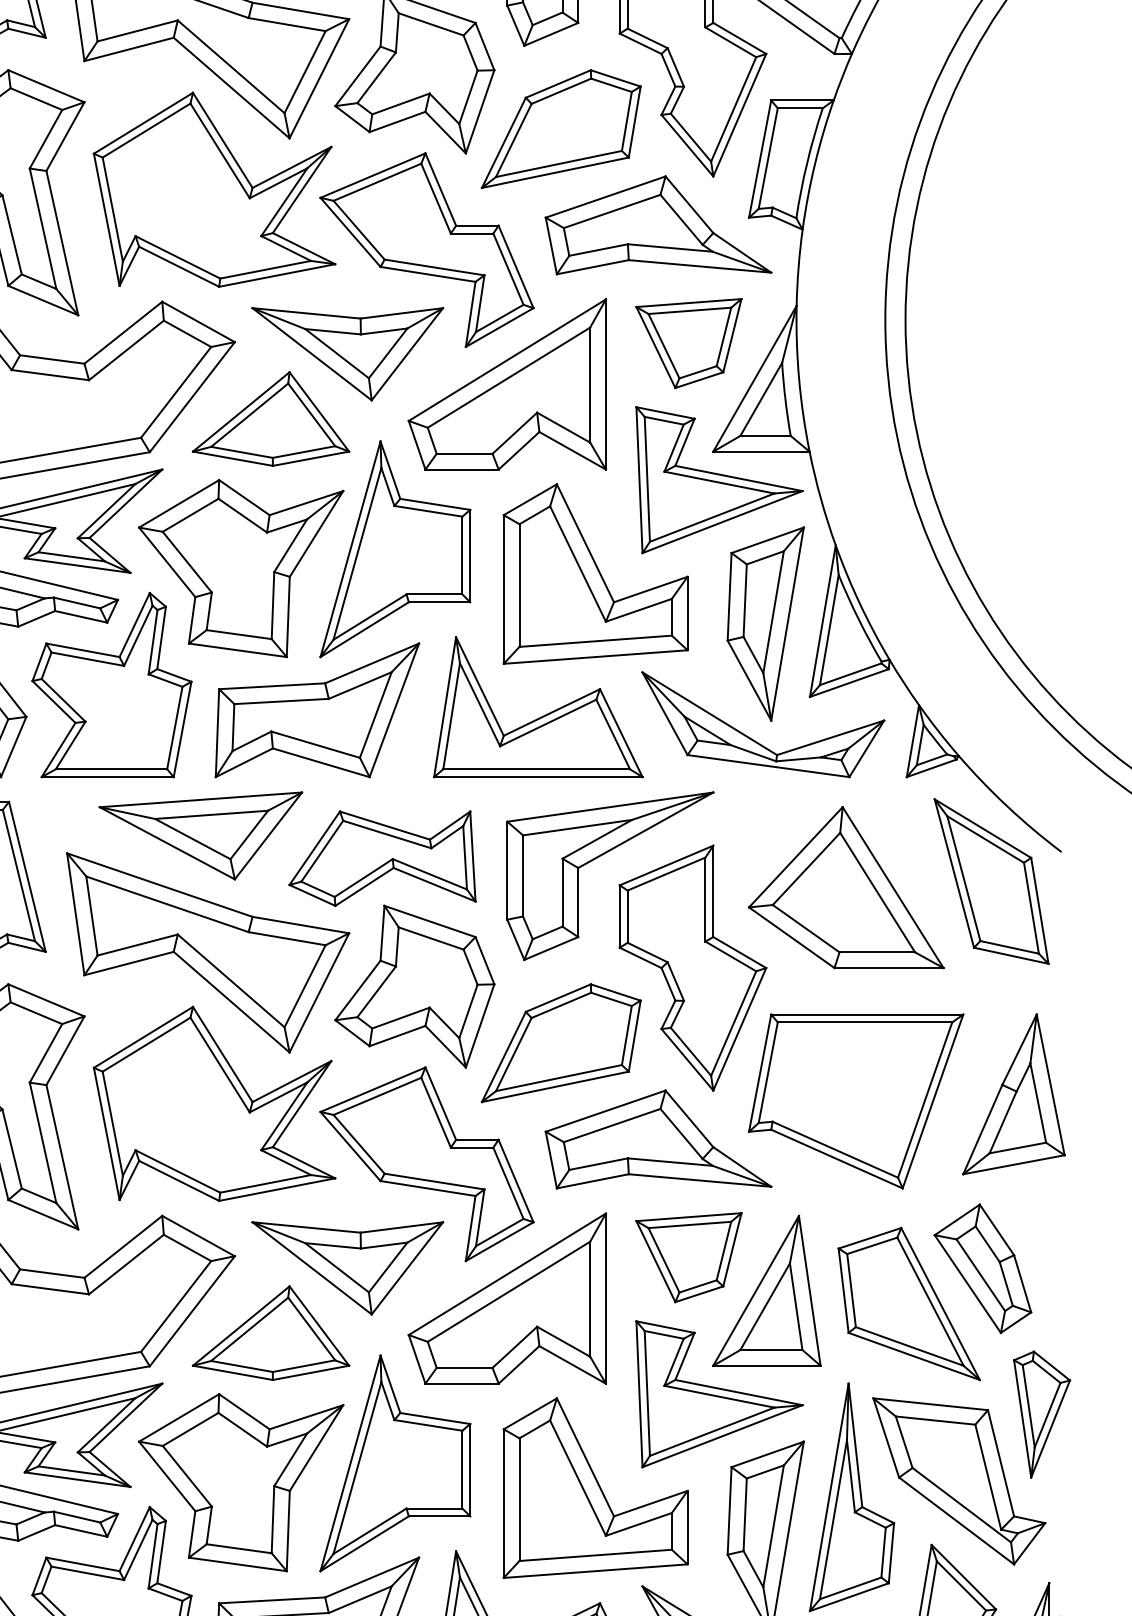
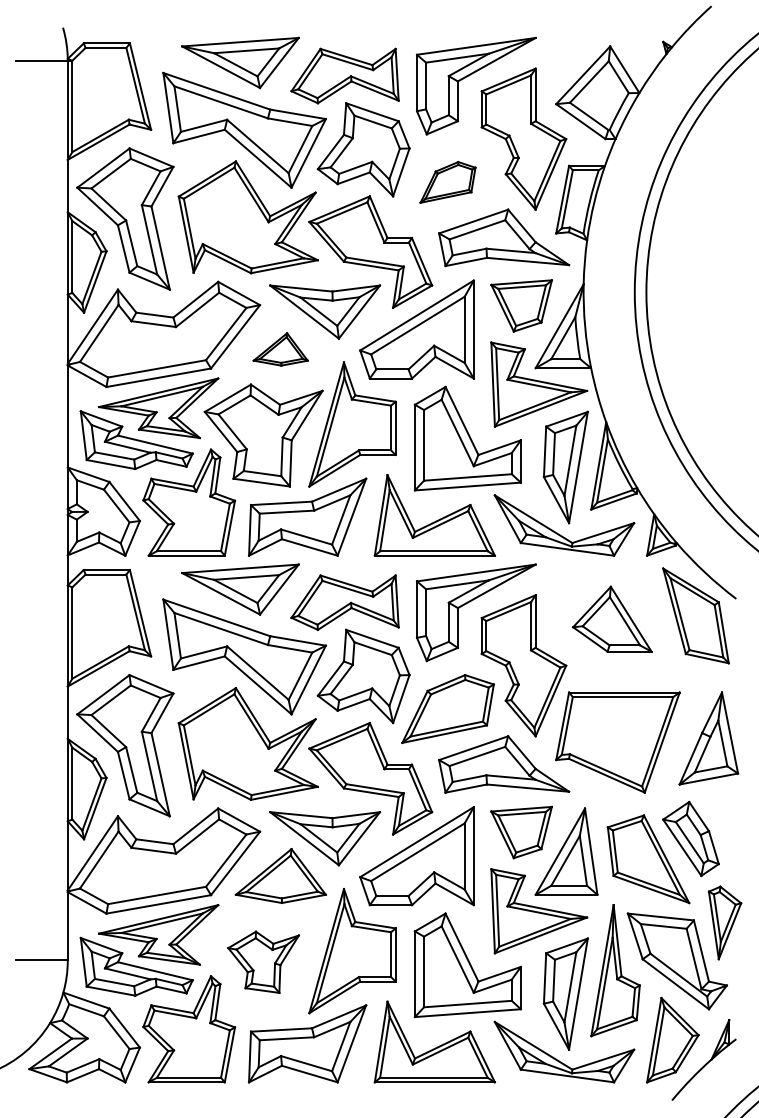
part: (560, 129) -> (447, 182), size x0.6
part: (270, 419) -> (280, 349), size x0.6
part: (846, 886) -> (612, 618), size x0.7
part: (240, 1483) -> (263, 962), size x0.6

